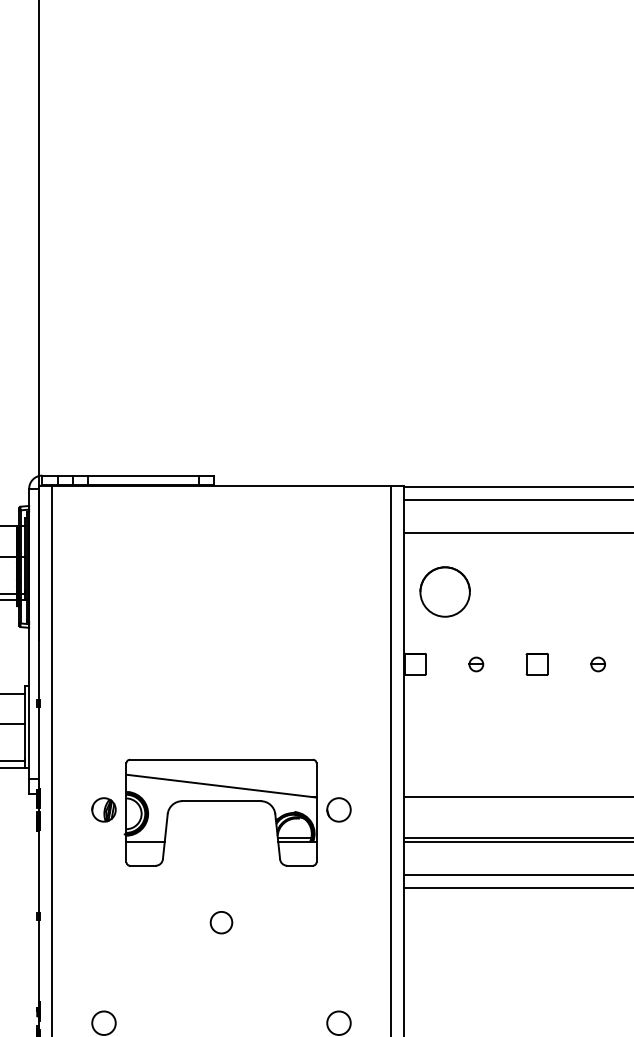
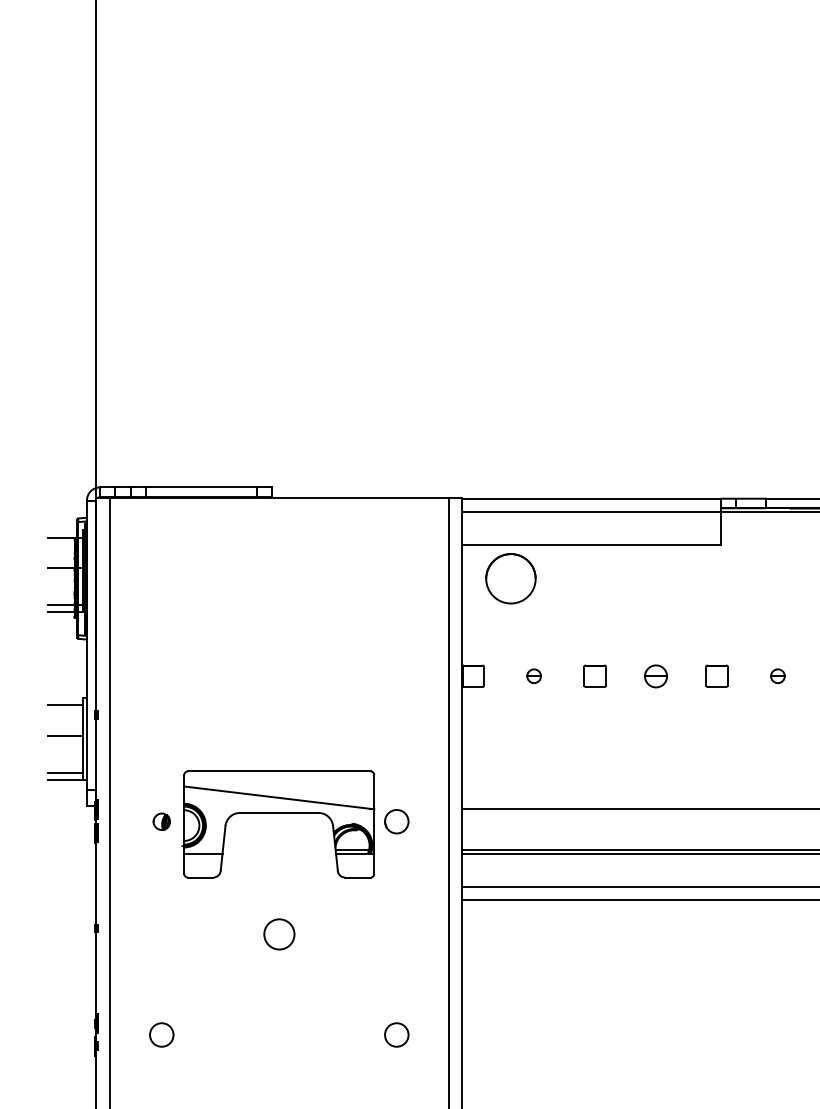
part: (444, 591) -> (510, 578), moved
part: (597, 663) -> (655, 675), size x1.6
part: (103, 809) -> (161, 821), size x0.7
circle: (220, 922) -> (278, 934), size x1.4

